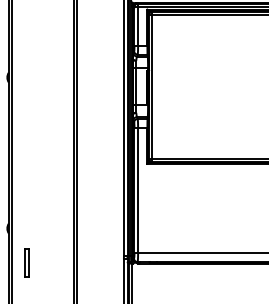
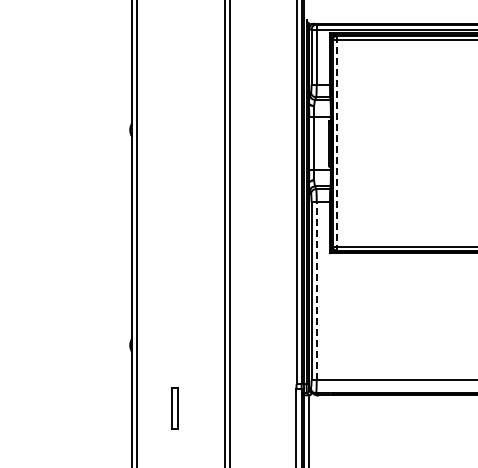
line: (152, 87) -> (337, 143), solid -> dashed
line: (137, 190) -> (316, 290), solid -> dashed
part: (26, 262) -> (174, 408), moved

